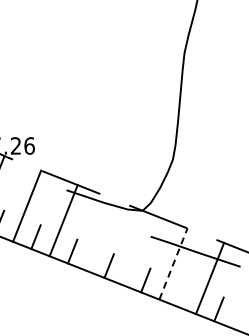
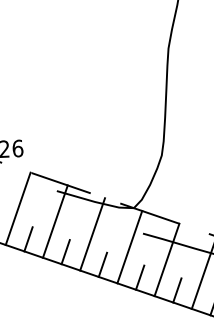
line: (100, 234) -> (92, 233), added
line: (136, 249) -> (129, 247), added
line: (173, 263) -> (167, 259), dashed -> solid
line: (182, 294) -> (177, 289), added

